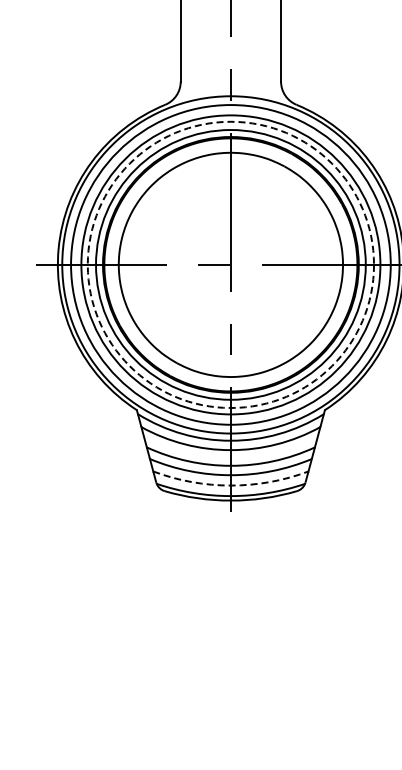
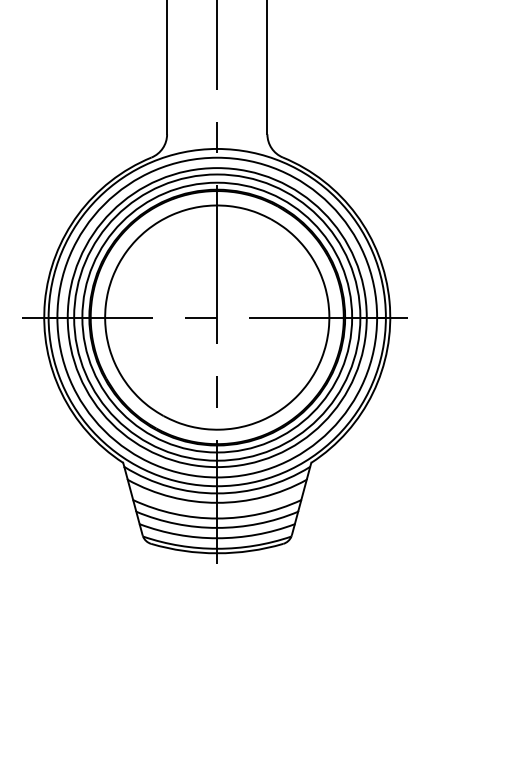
circle: (231, 264) -> (217, 317), dashed -> solid
arc: (231, 485) -> (217, 538), dashed -> solid

